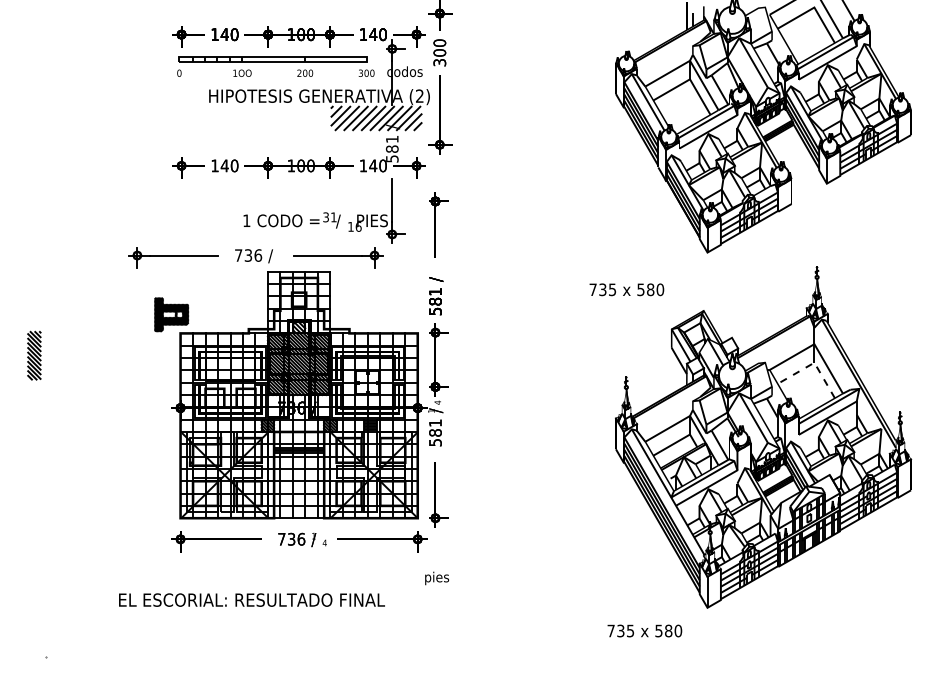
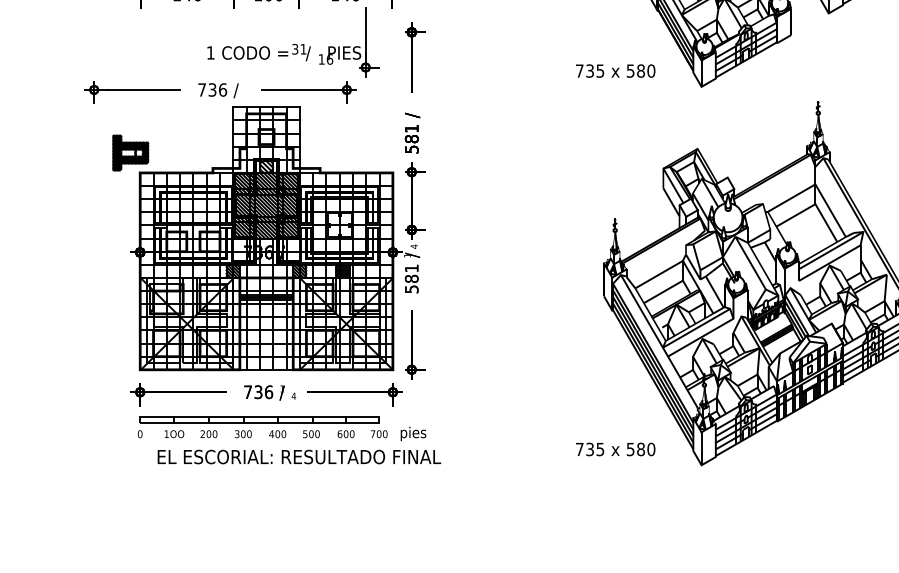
text: (626, 289) -> (615, 70), moved
line: (814, 362) -> (815, 203), dashed -> solid
part: (295, 572) -> (262, 427), added
text: (251, 599) -> (298, 456), moved
text: (644, 630) -> (615, 448), moved

